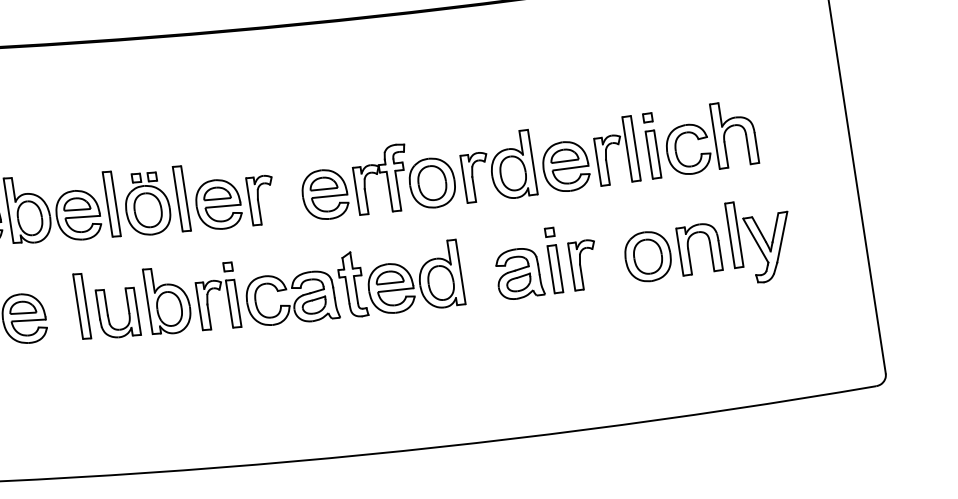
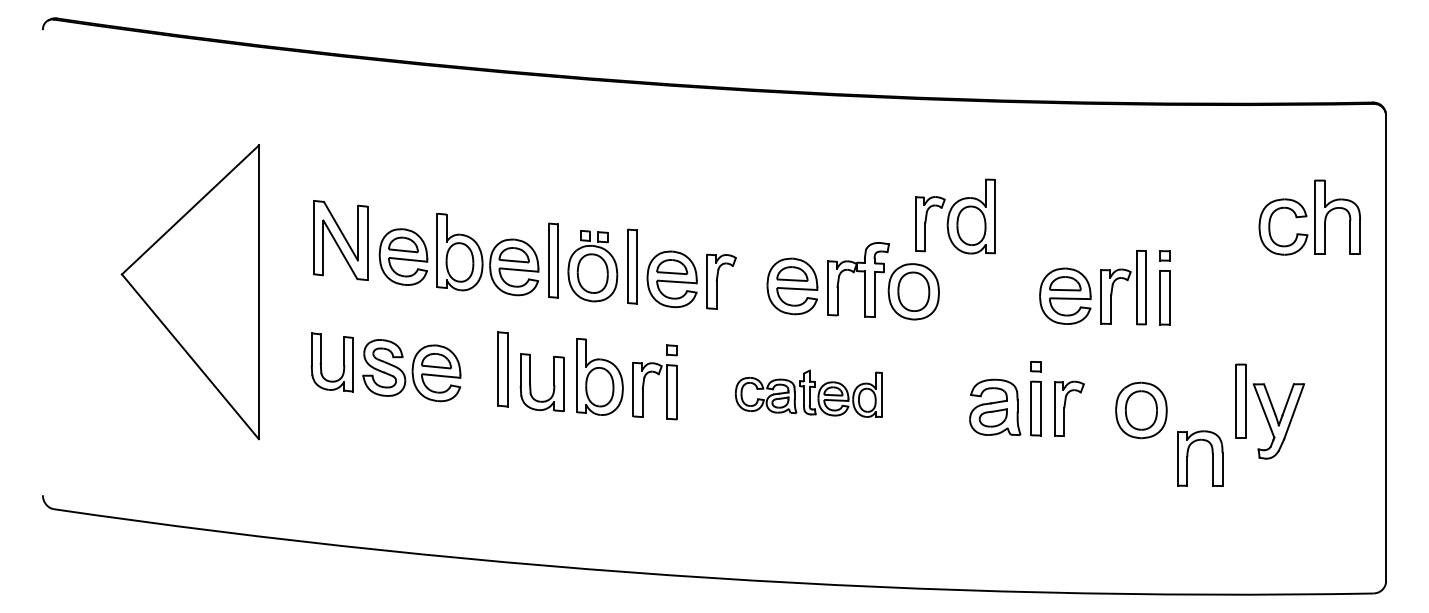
part: (709, 137) -> (1309, 217), moved
part: (497, 167) -> (955, 216), moved
part: (710, 247) -> (1212, 458), moved
part: (353, 286) -> (808, 393), size x0.6

